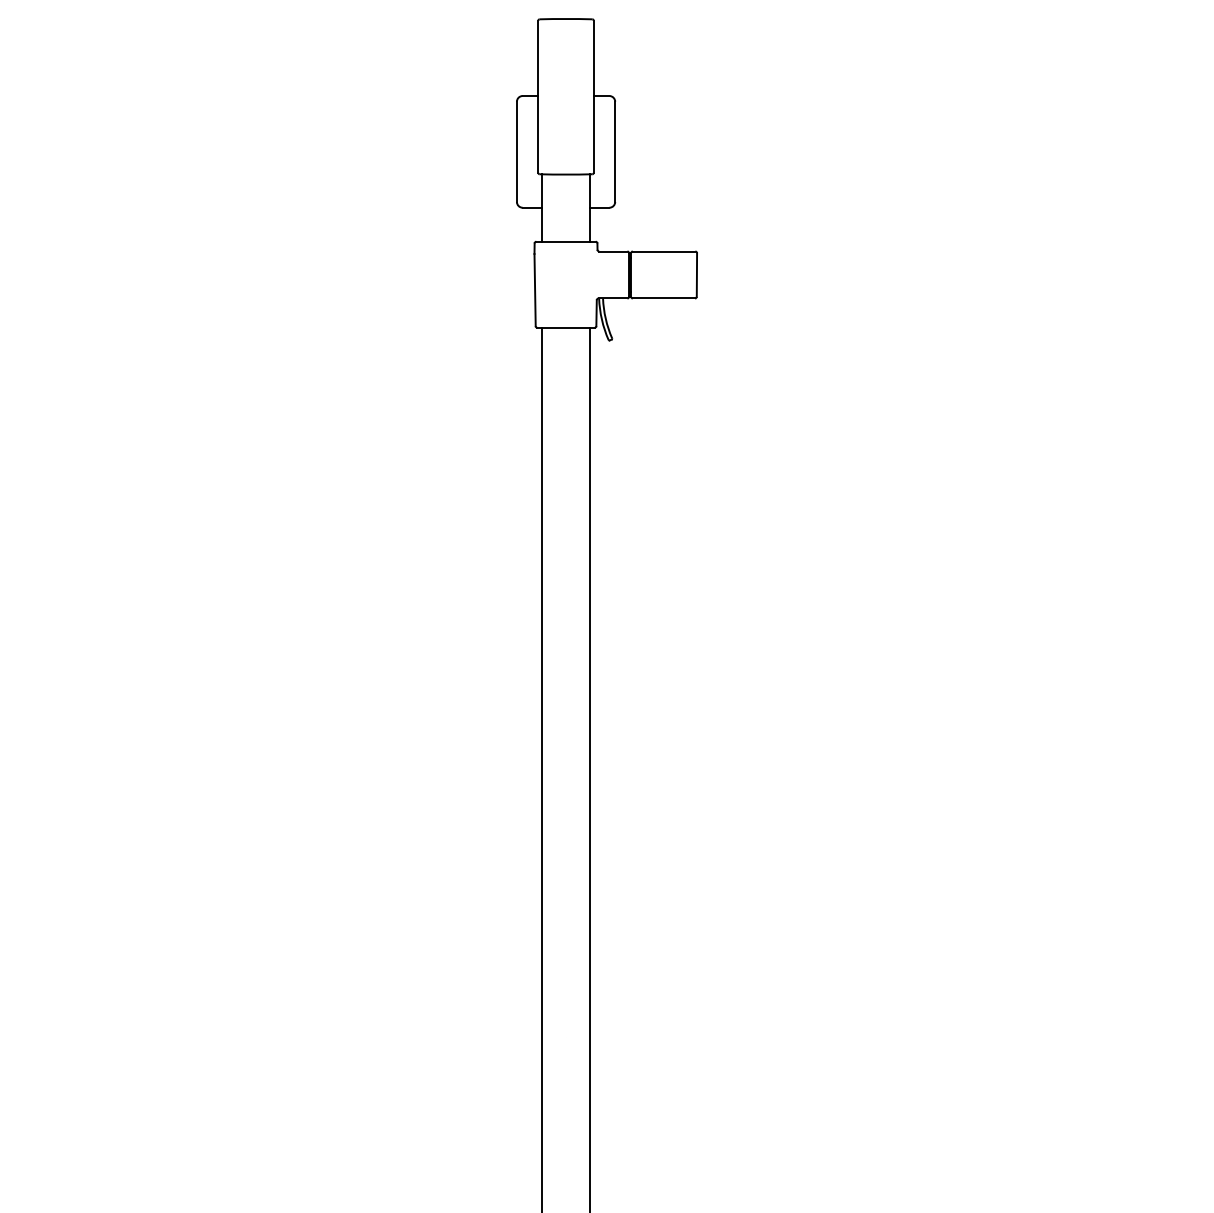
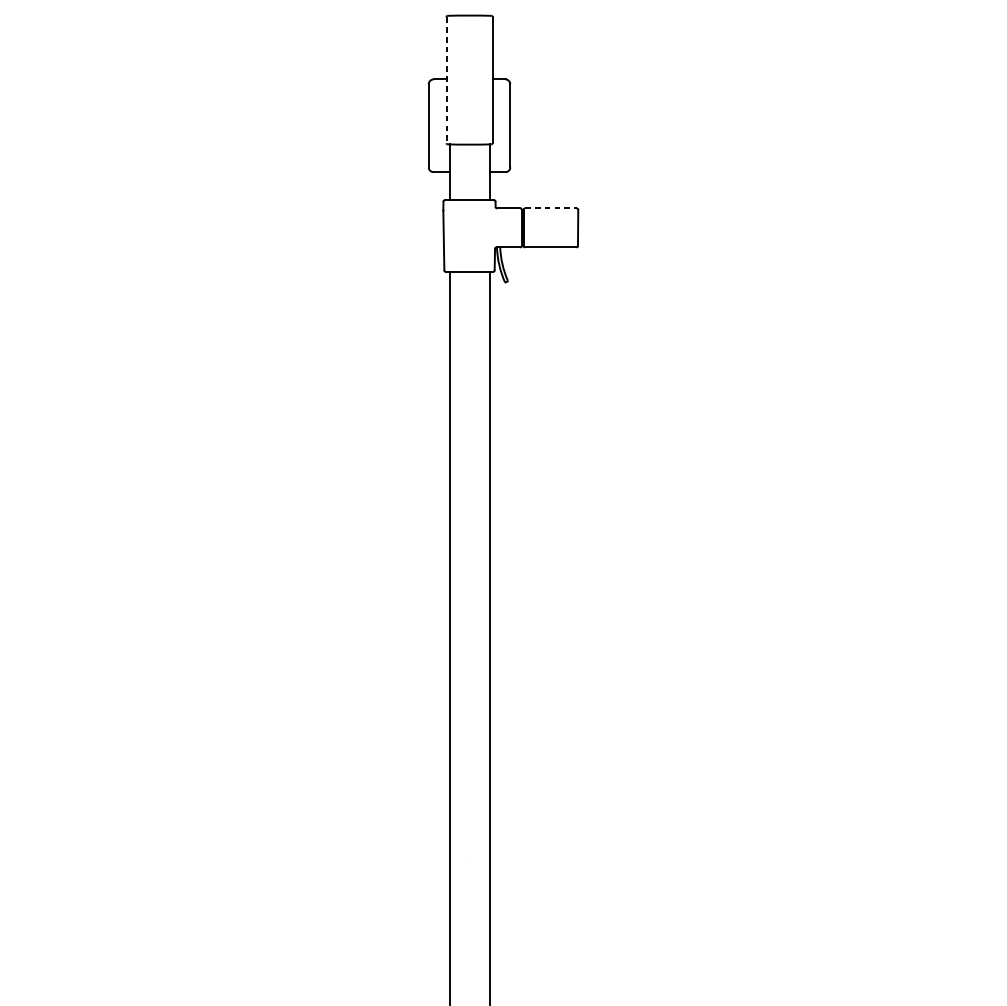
line: (538, 97) -> (446, 80), solid -> dashed
line: (664, 251) -> (551, 208), solid -> dashed

